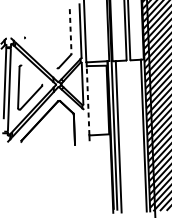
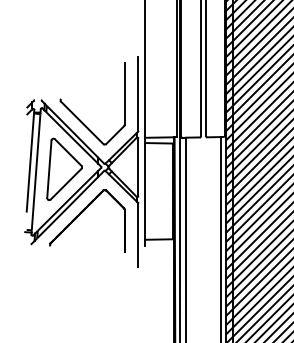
line: (70, 31) -> (124, 94), dashed -> solid
line: (41, 53) -> (82, 122), added
line: (32, 75) -> (68, 152), added
line: (88, 100) -> (145, 191), dashed -> solid
line: (84, 131) -> (138, 234), added

